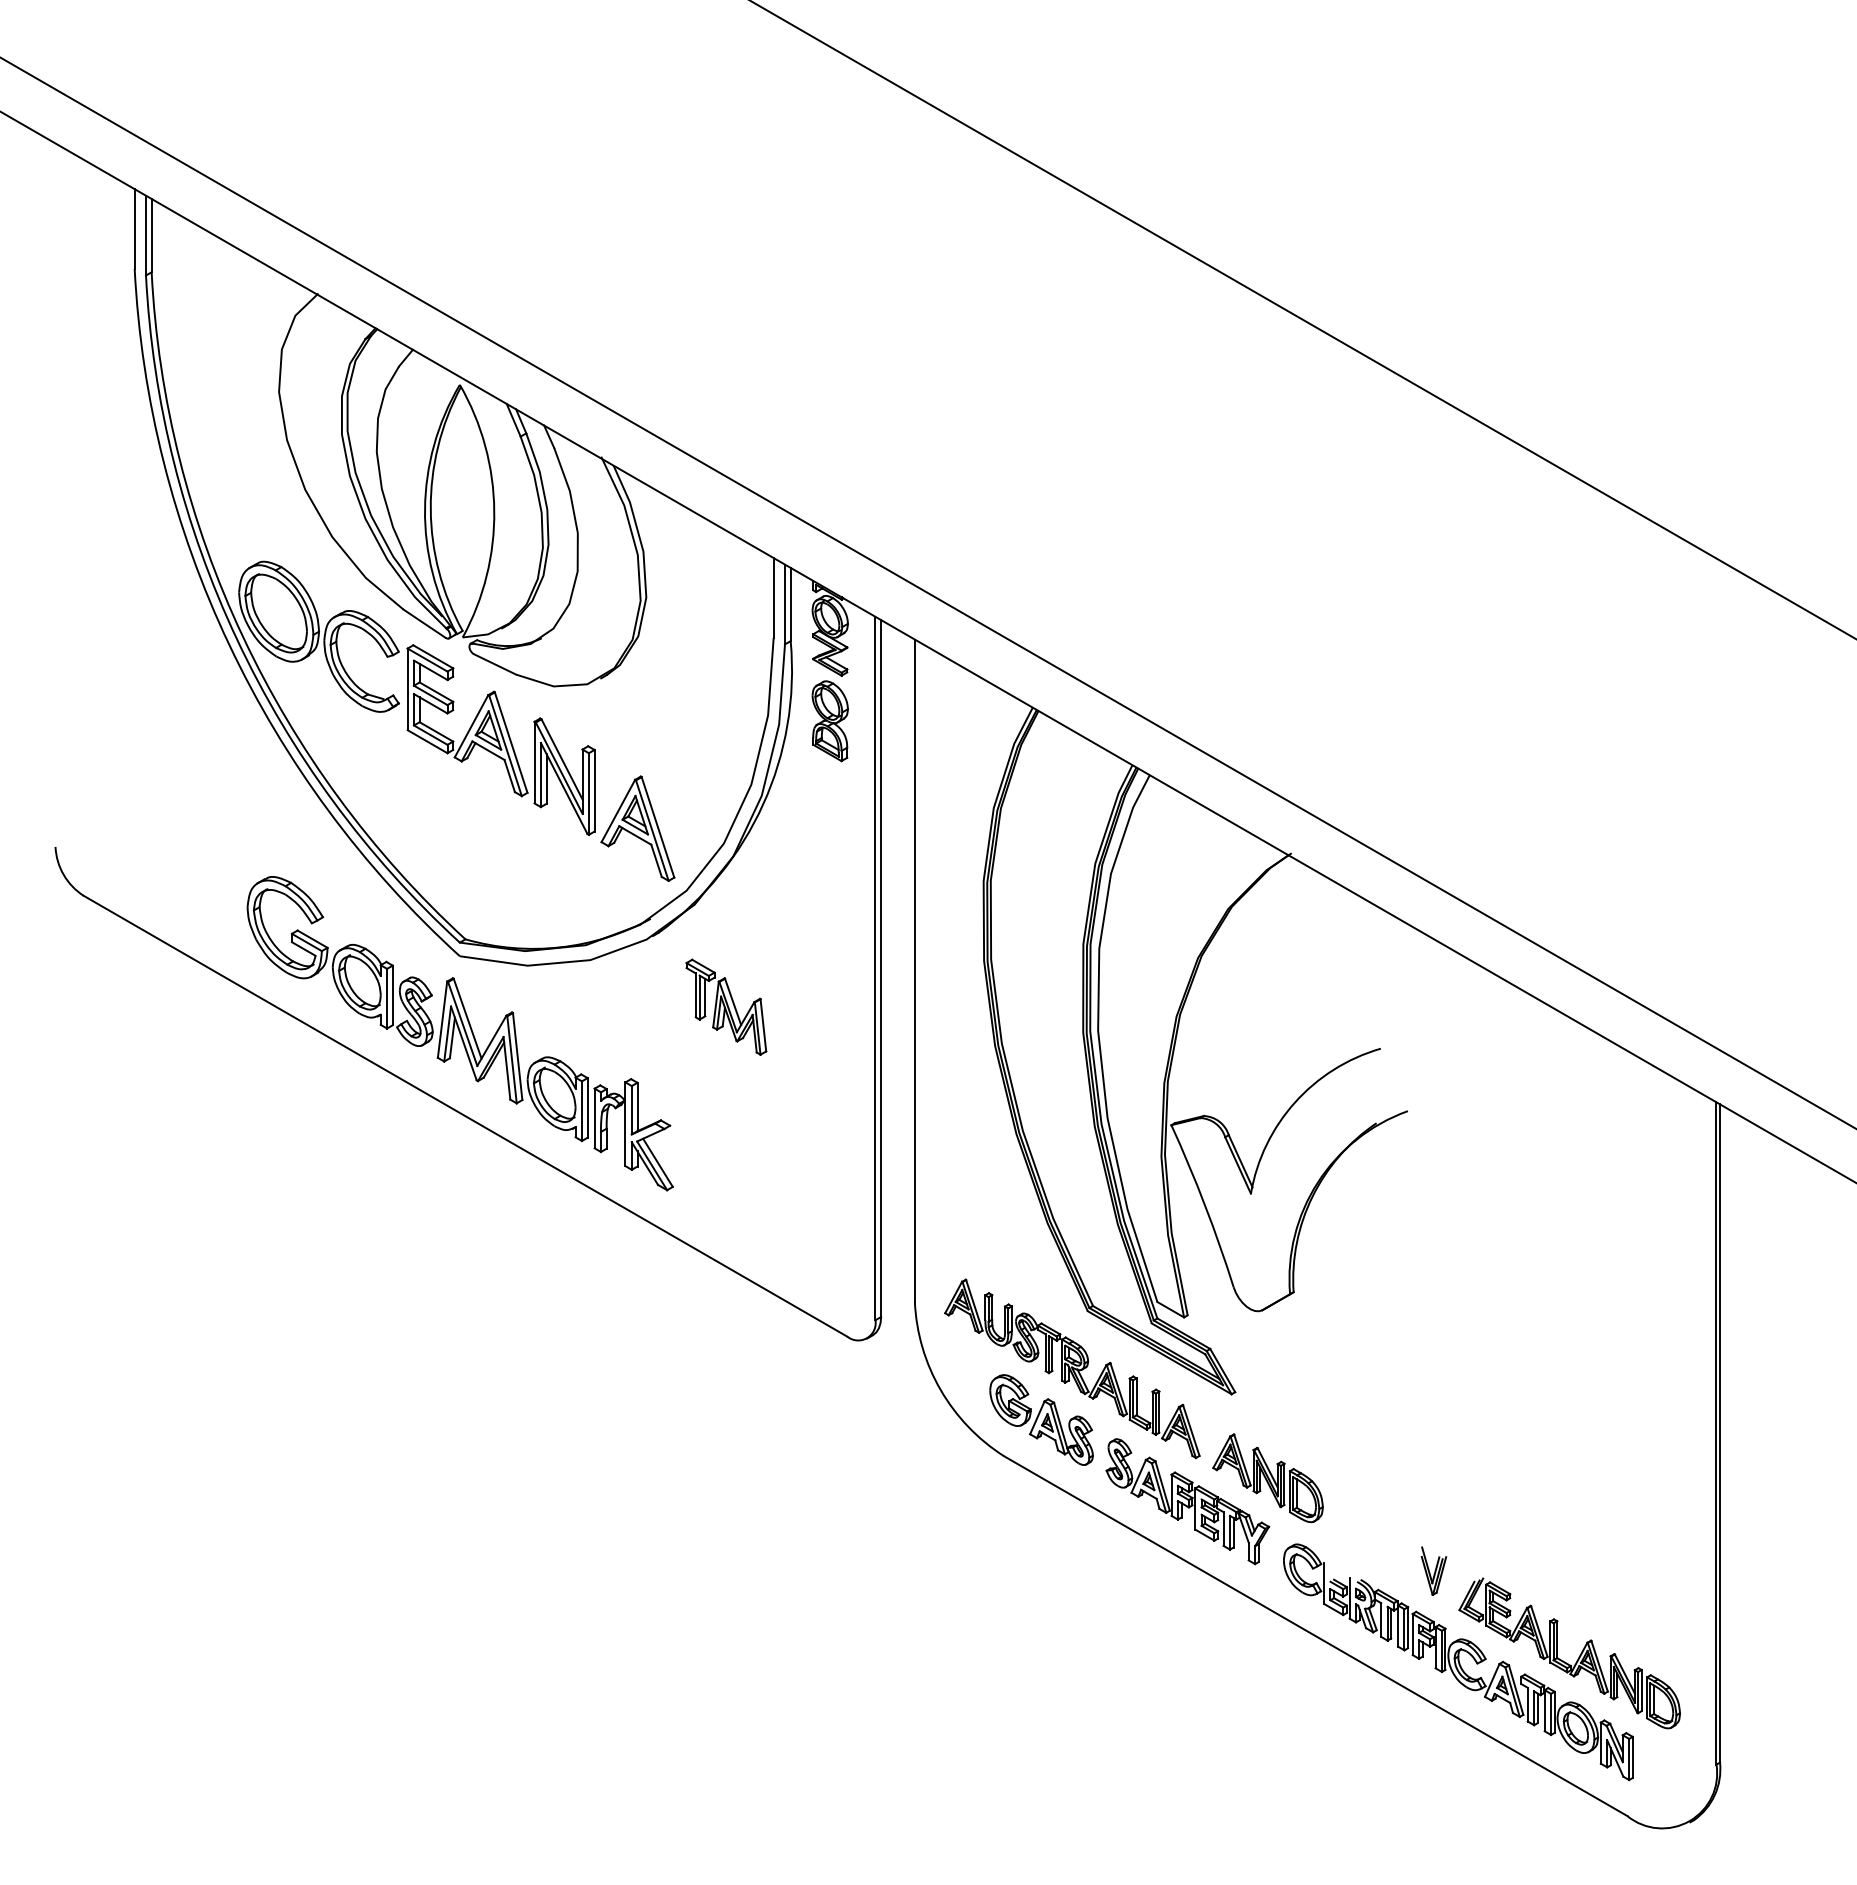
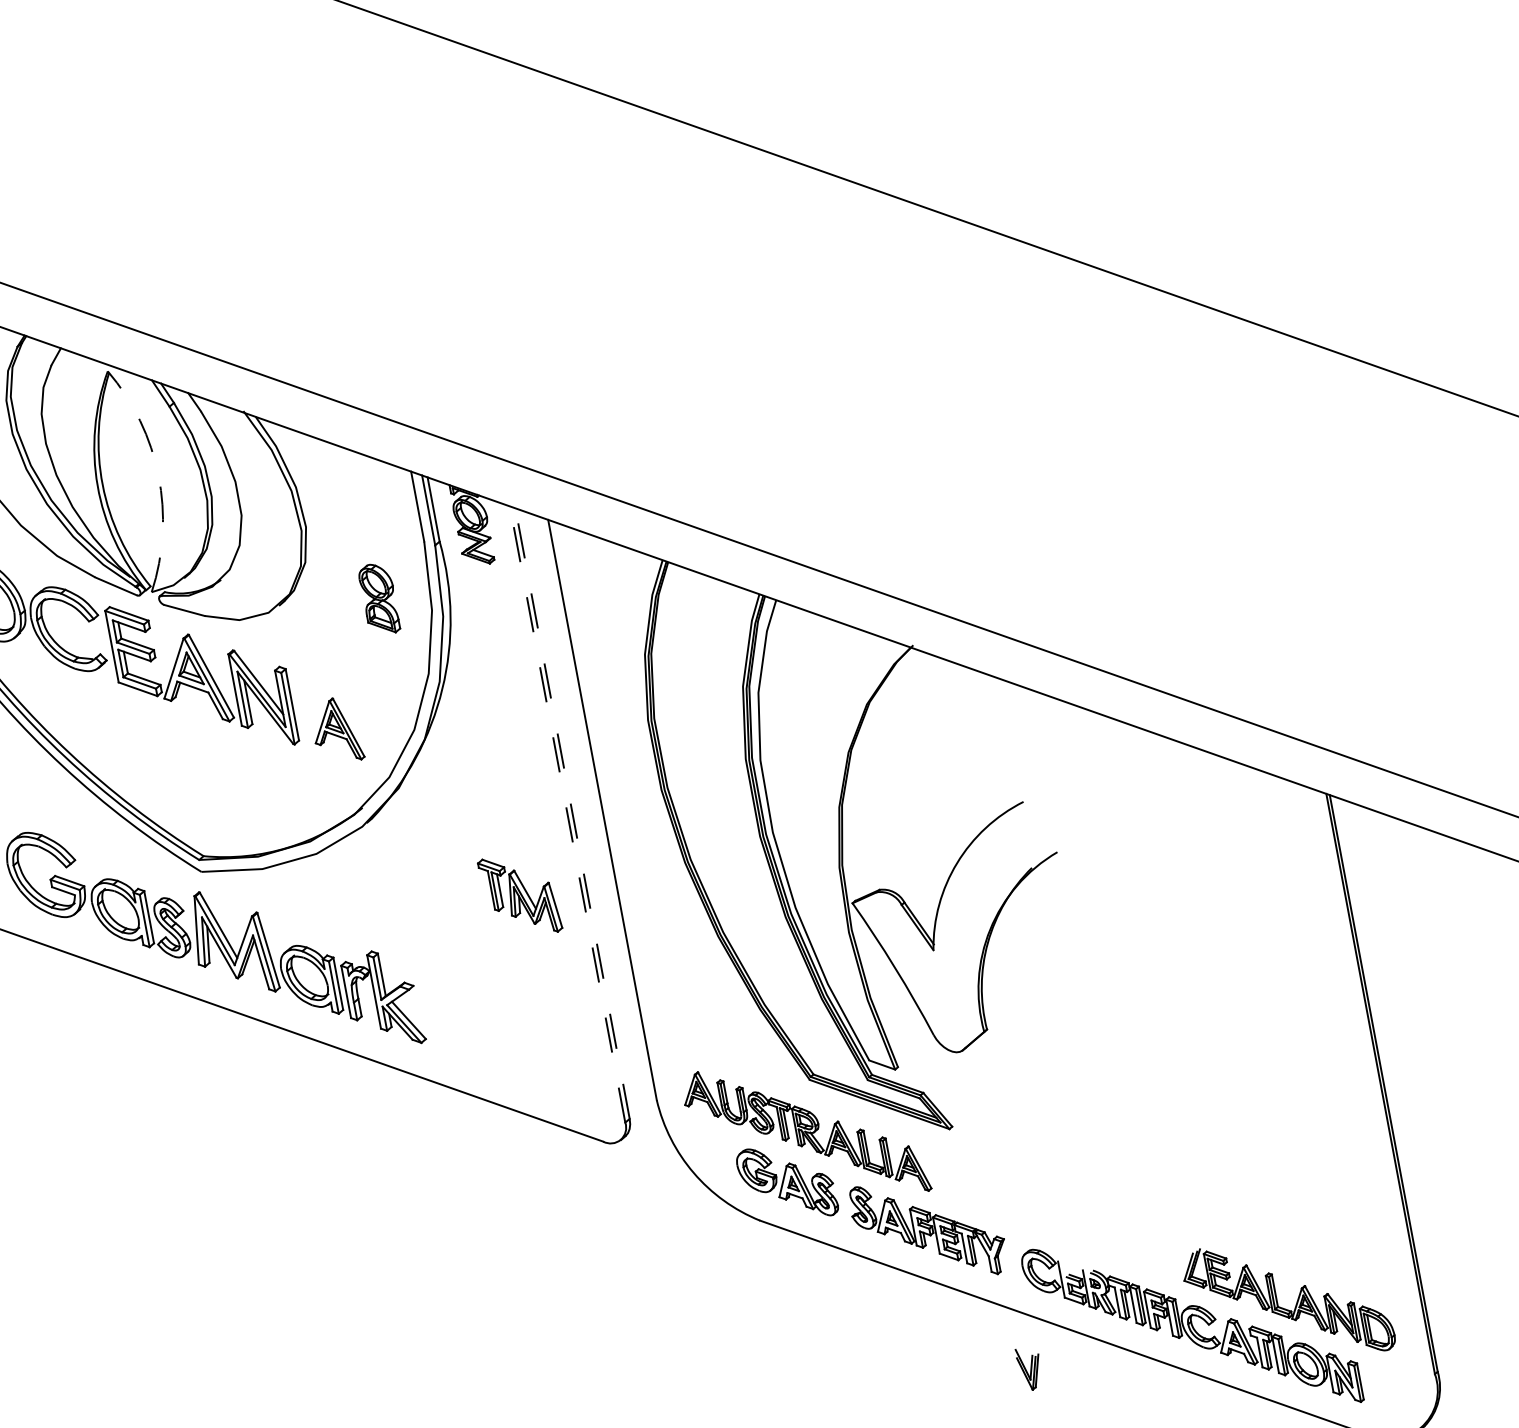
arc: (494, 510) -> (158, 475), solid -> dashed
part: (829, 721) -> (378, 599), moved
part: (637, 828) -> (336, 730), size x0.7
line: (875, 968) -> (567, 814), solid -> dashed
line: (881, 968) -> (572, 813), solid -> dashed
part: (726, 1006) -> (520, 895), moved
part: (1267, 1478) -> (994, 1197), removed
part: (1433, 1570) -> (1029, 1368), moved

